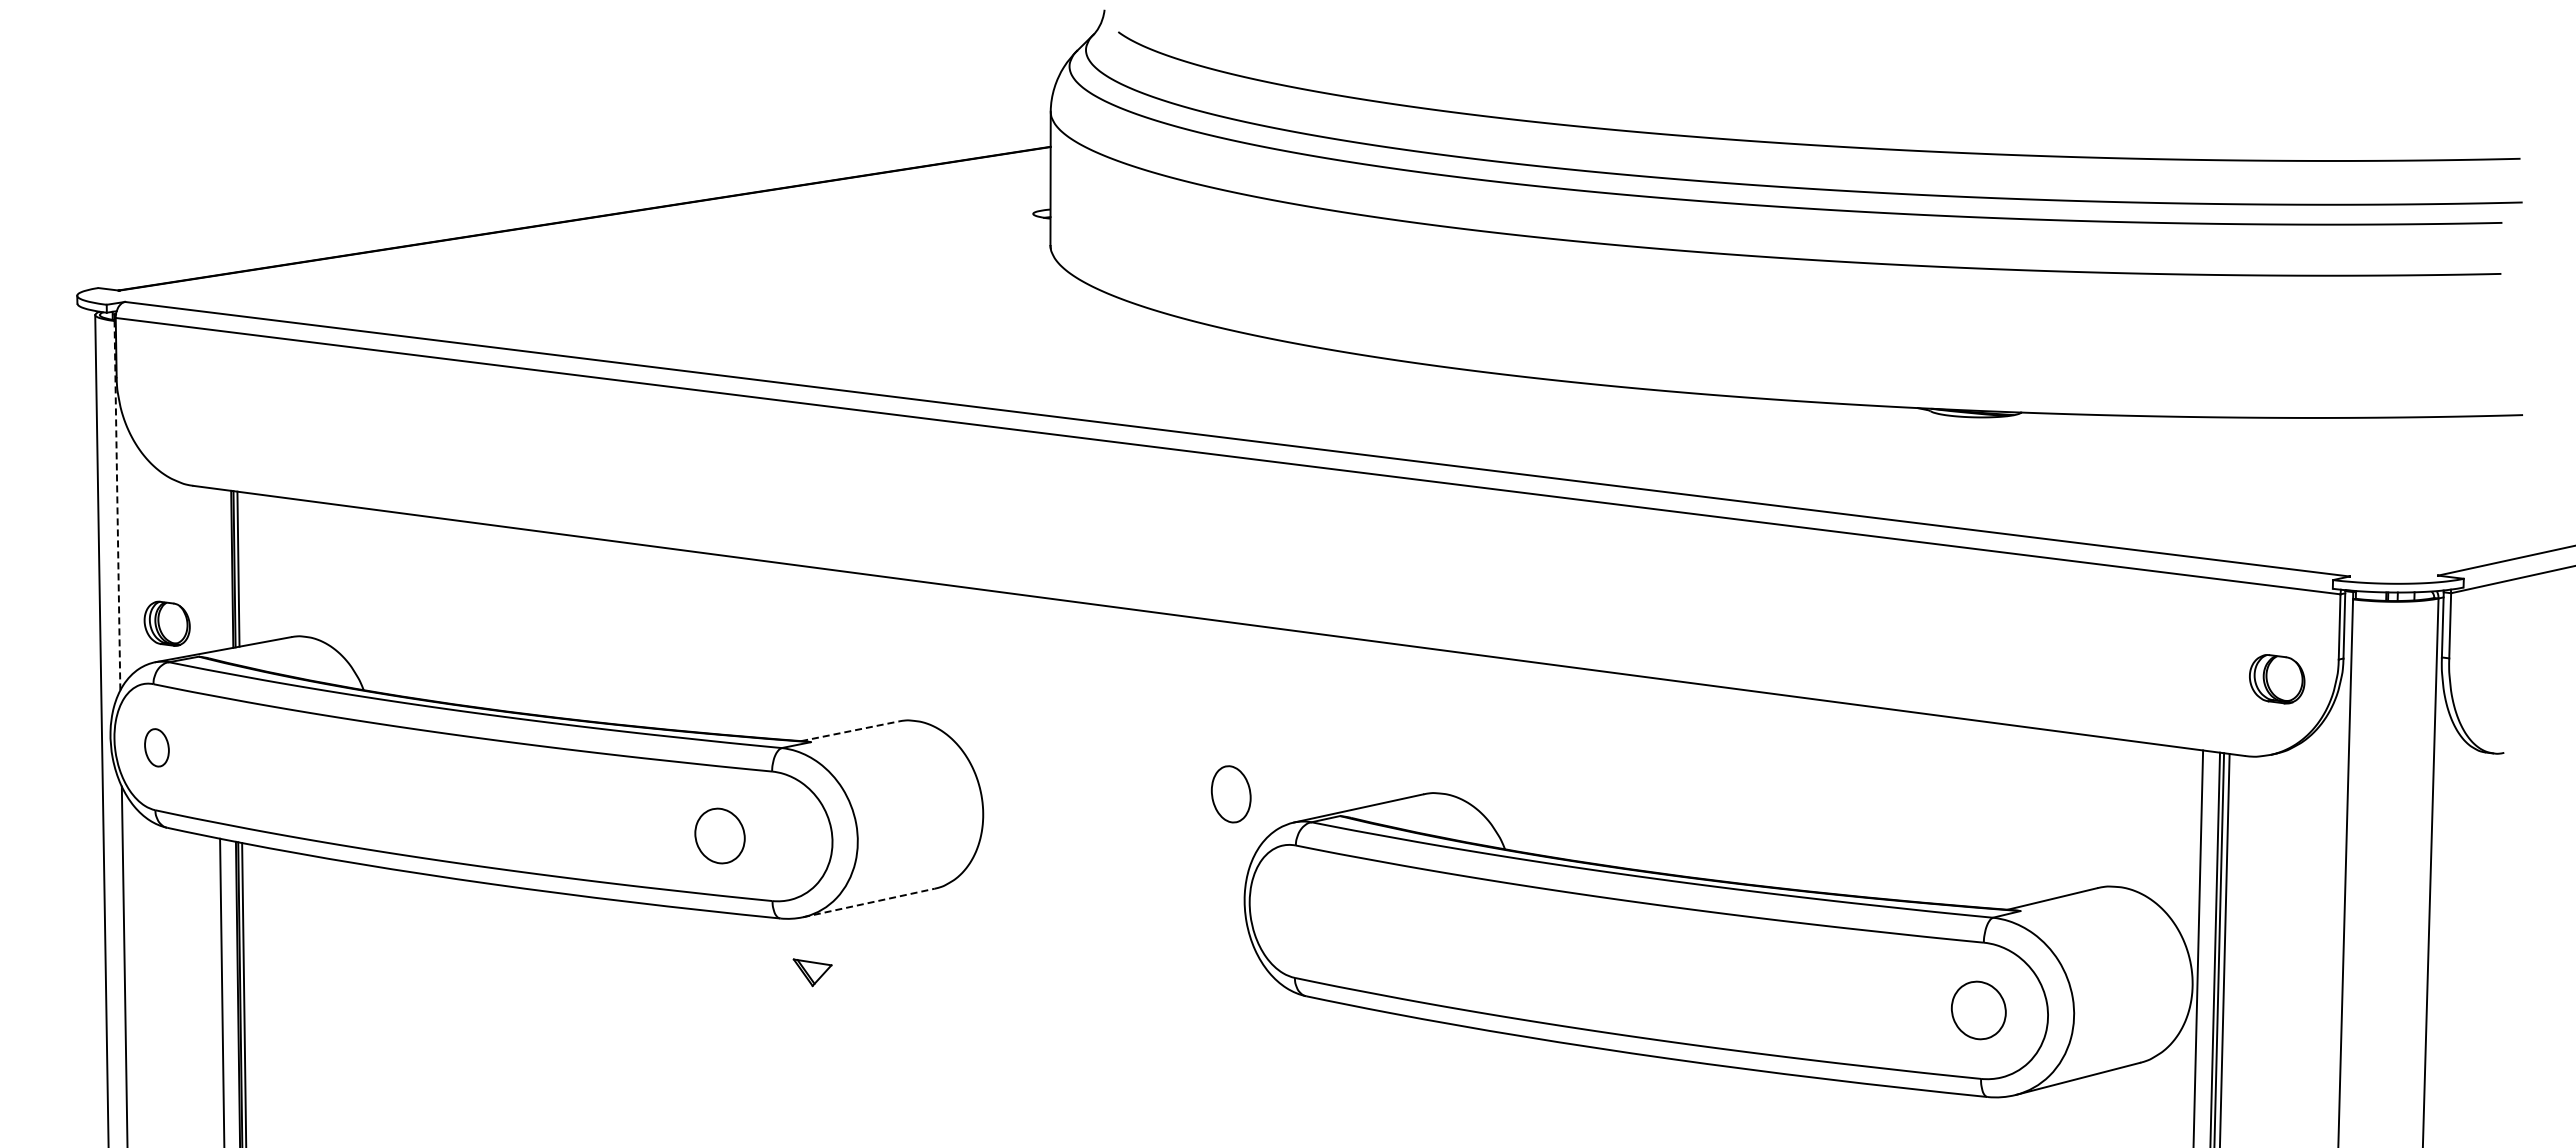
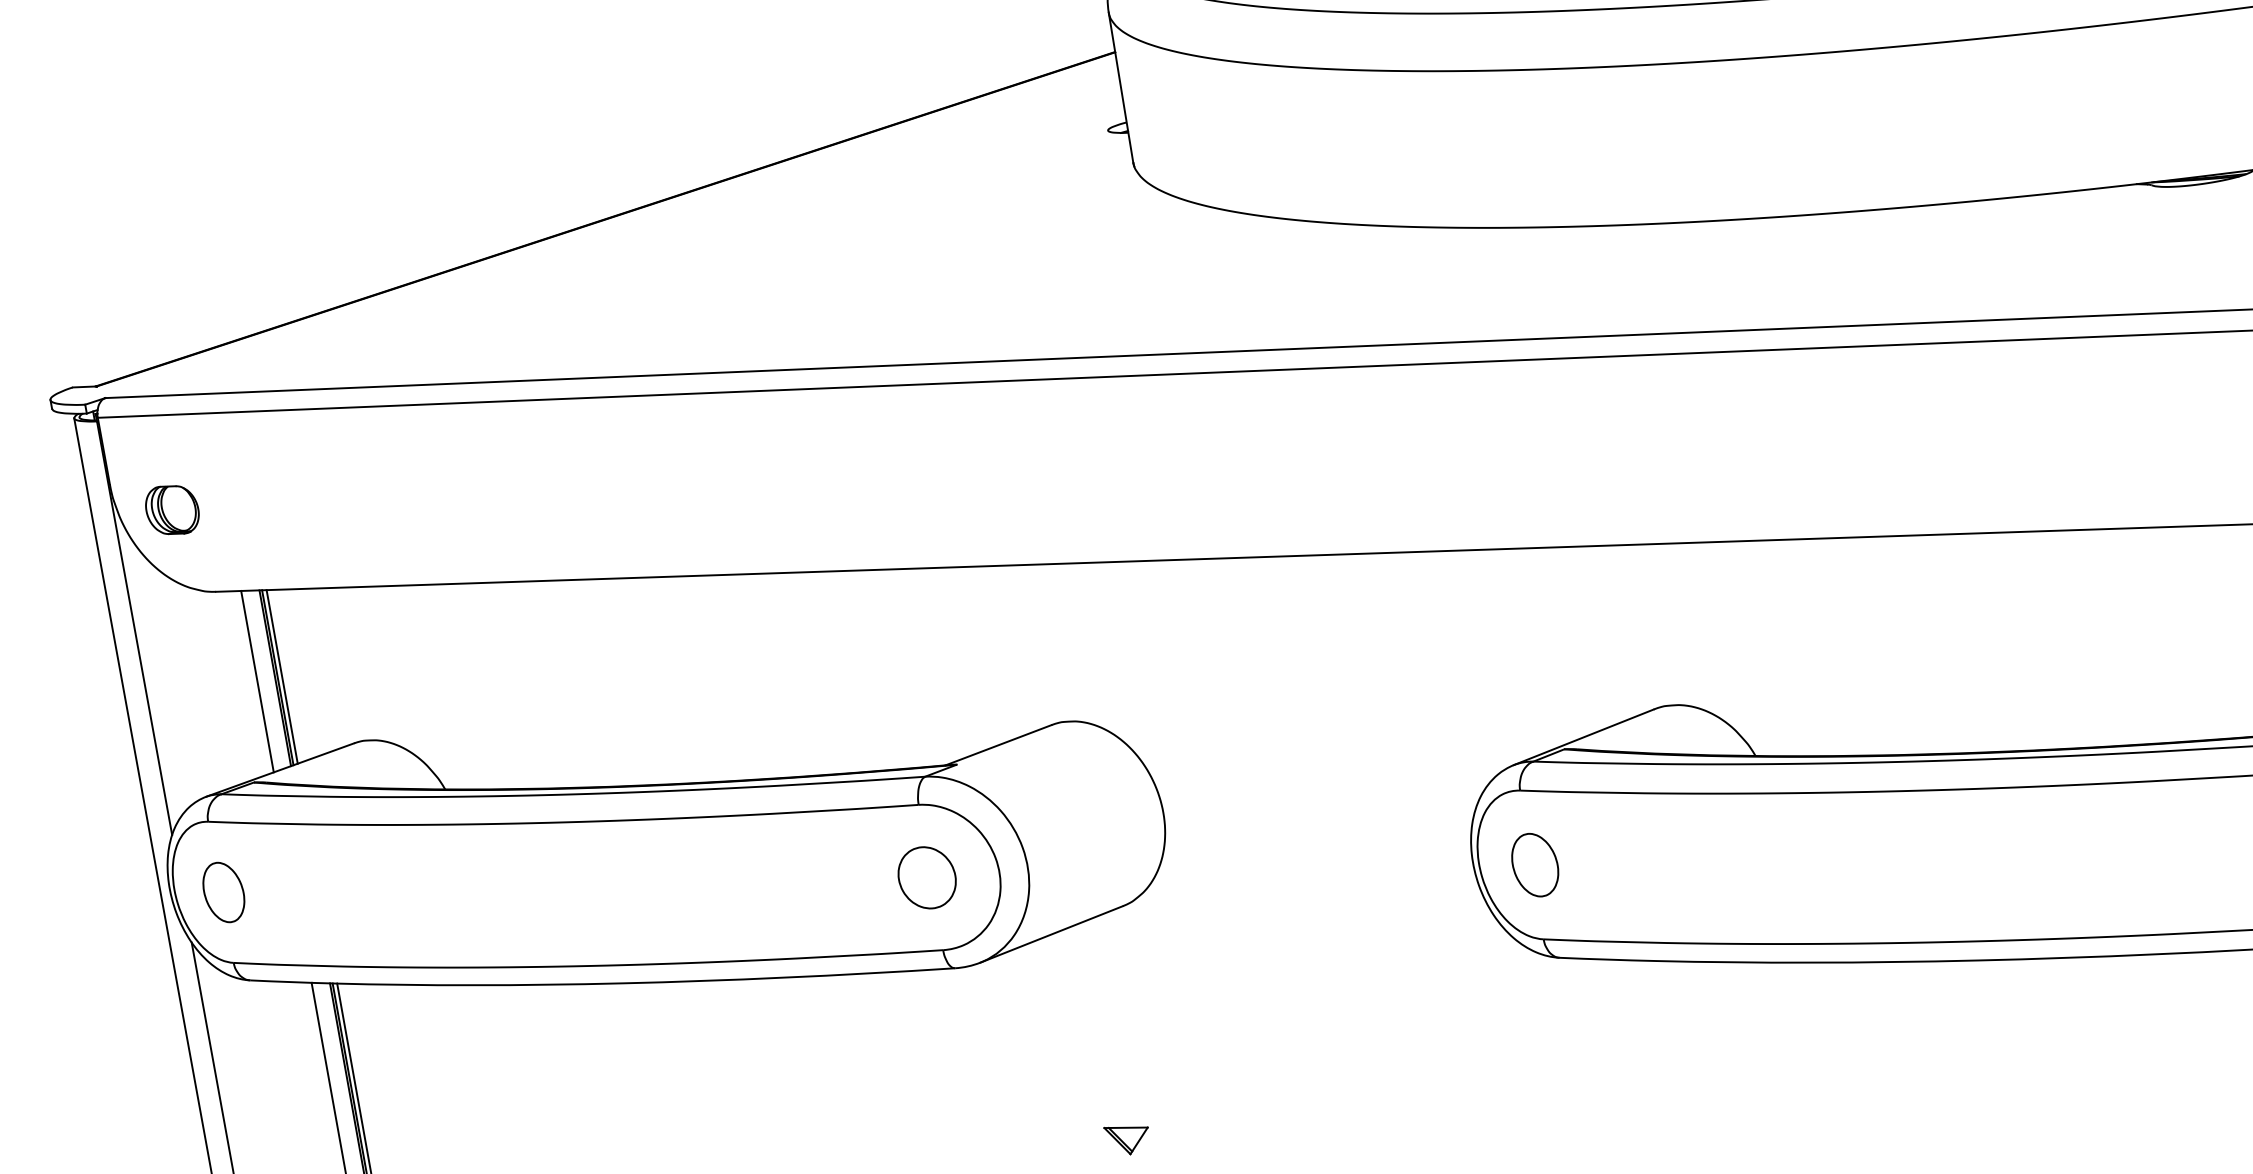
line: (117, 505) -> (134, 627), dashed -> solid
line: (216, 569) -> (257, 681), added
part: (166, 623) -> (171, 509), moved
line: (849, 731) -> (998, 745), dashed -> solid
part: (156, 747) -> (223, 892), size x1.43
part: (1230, 794) -> (1534, 865), moved
part: (719, 835) -> (926, 877), moved
line: (869, 902) -> (1052, 933), dashed -> solid
part: (812, 972) -> (1127, 1139), moved

